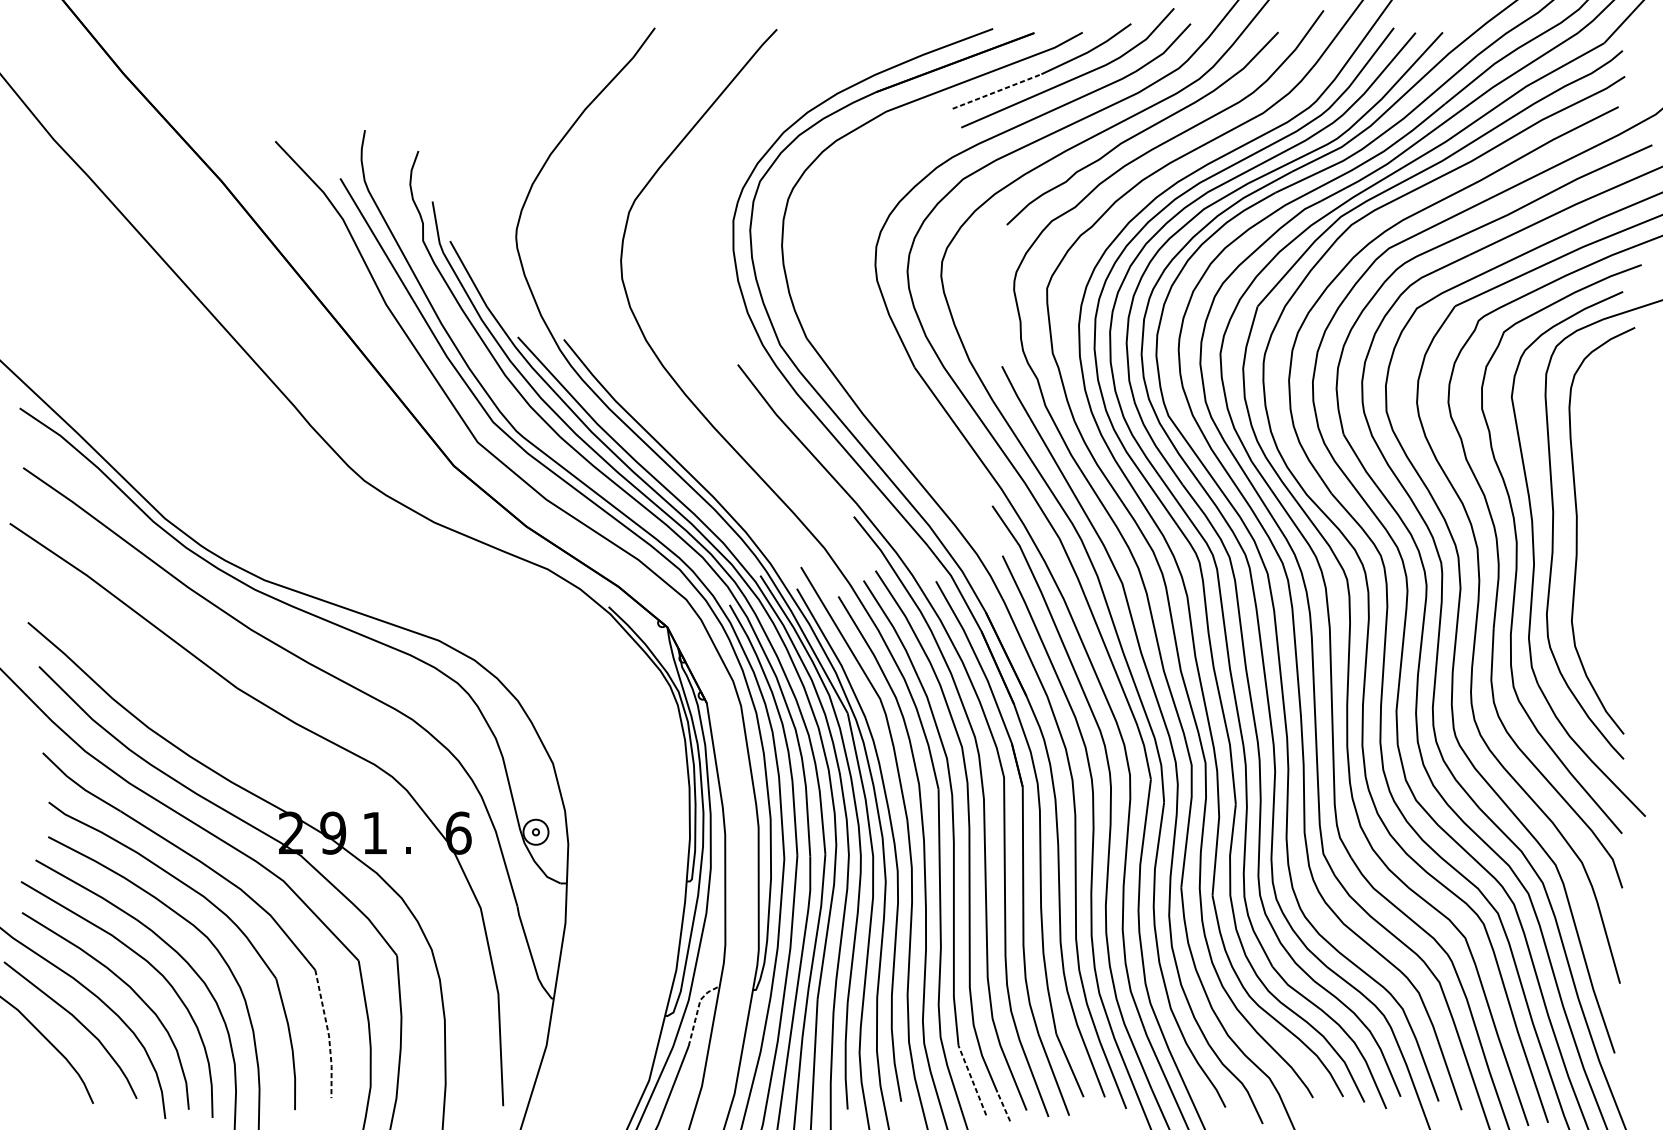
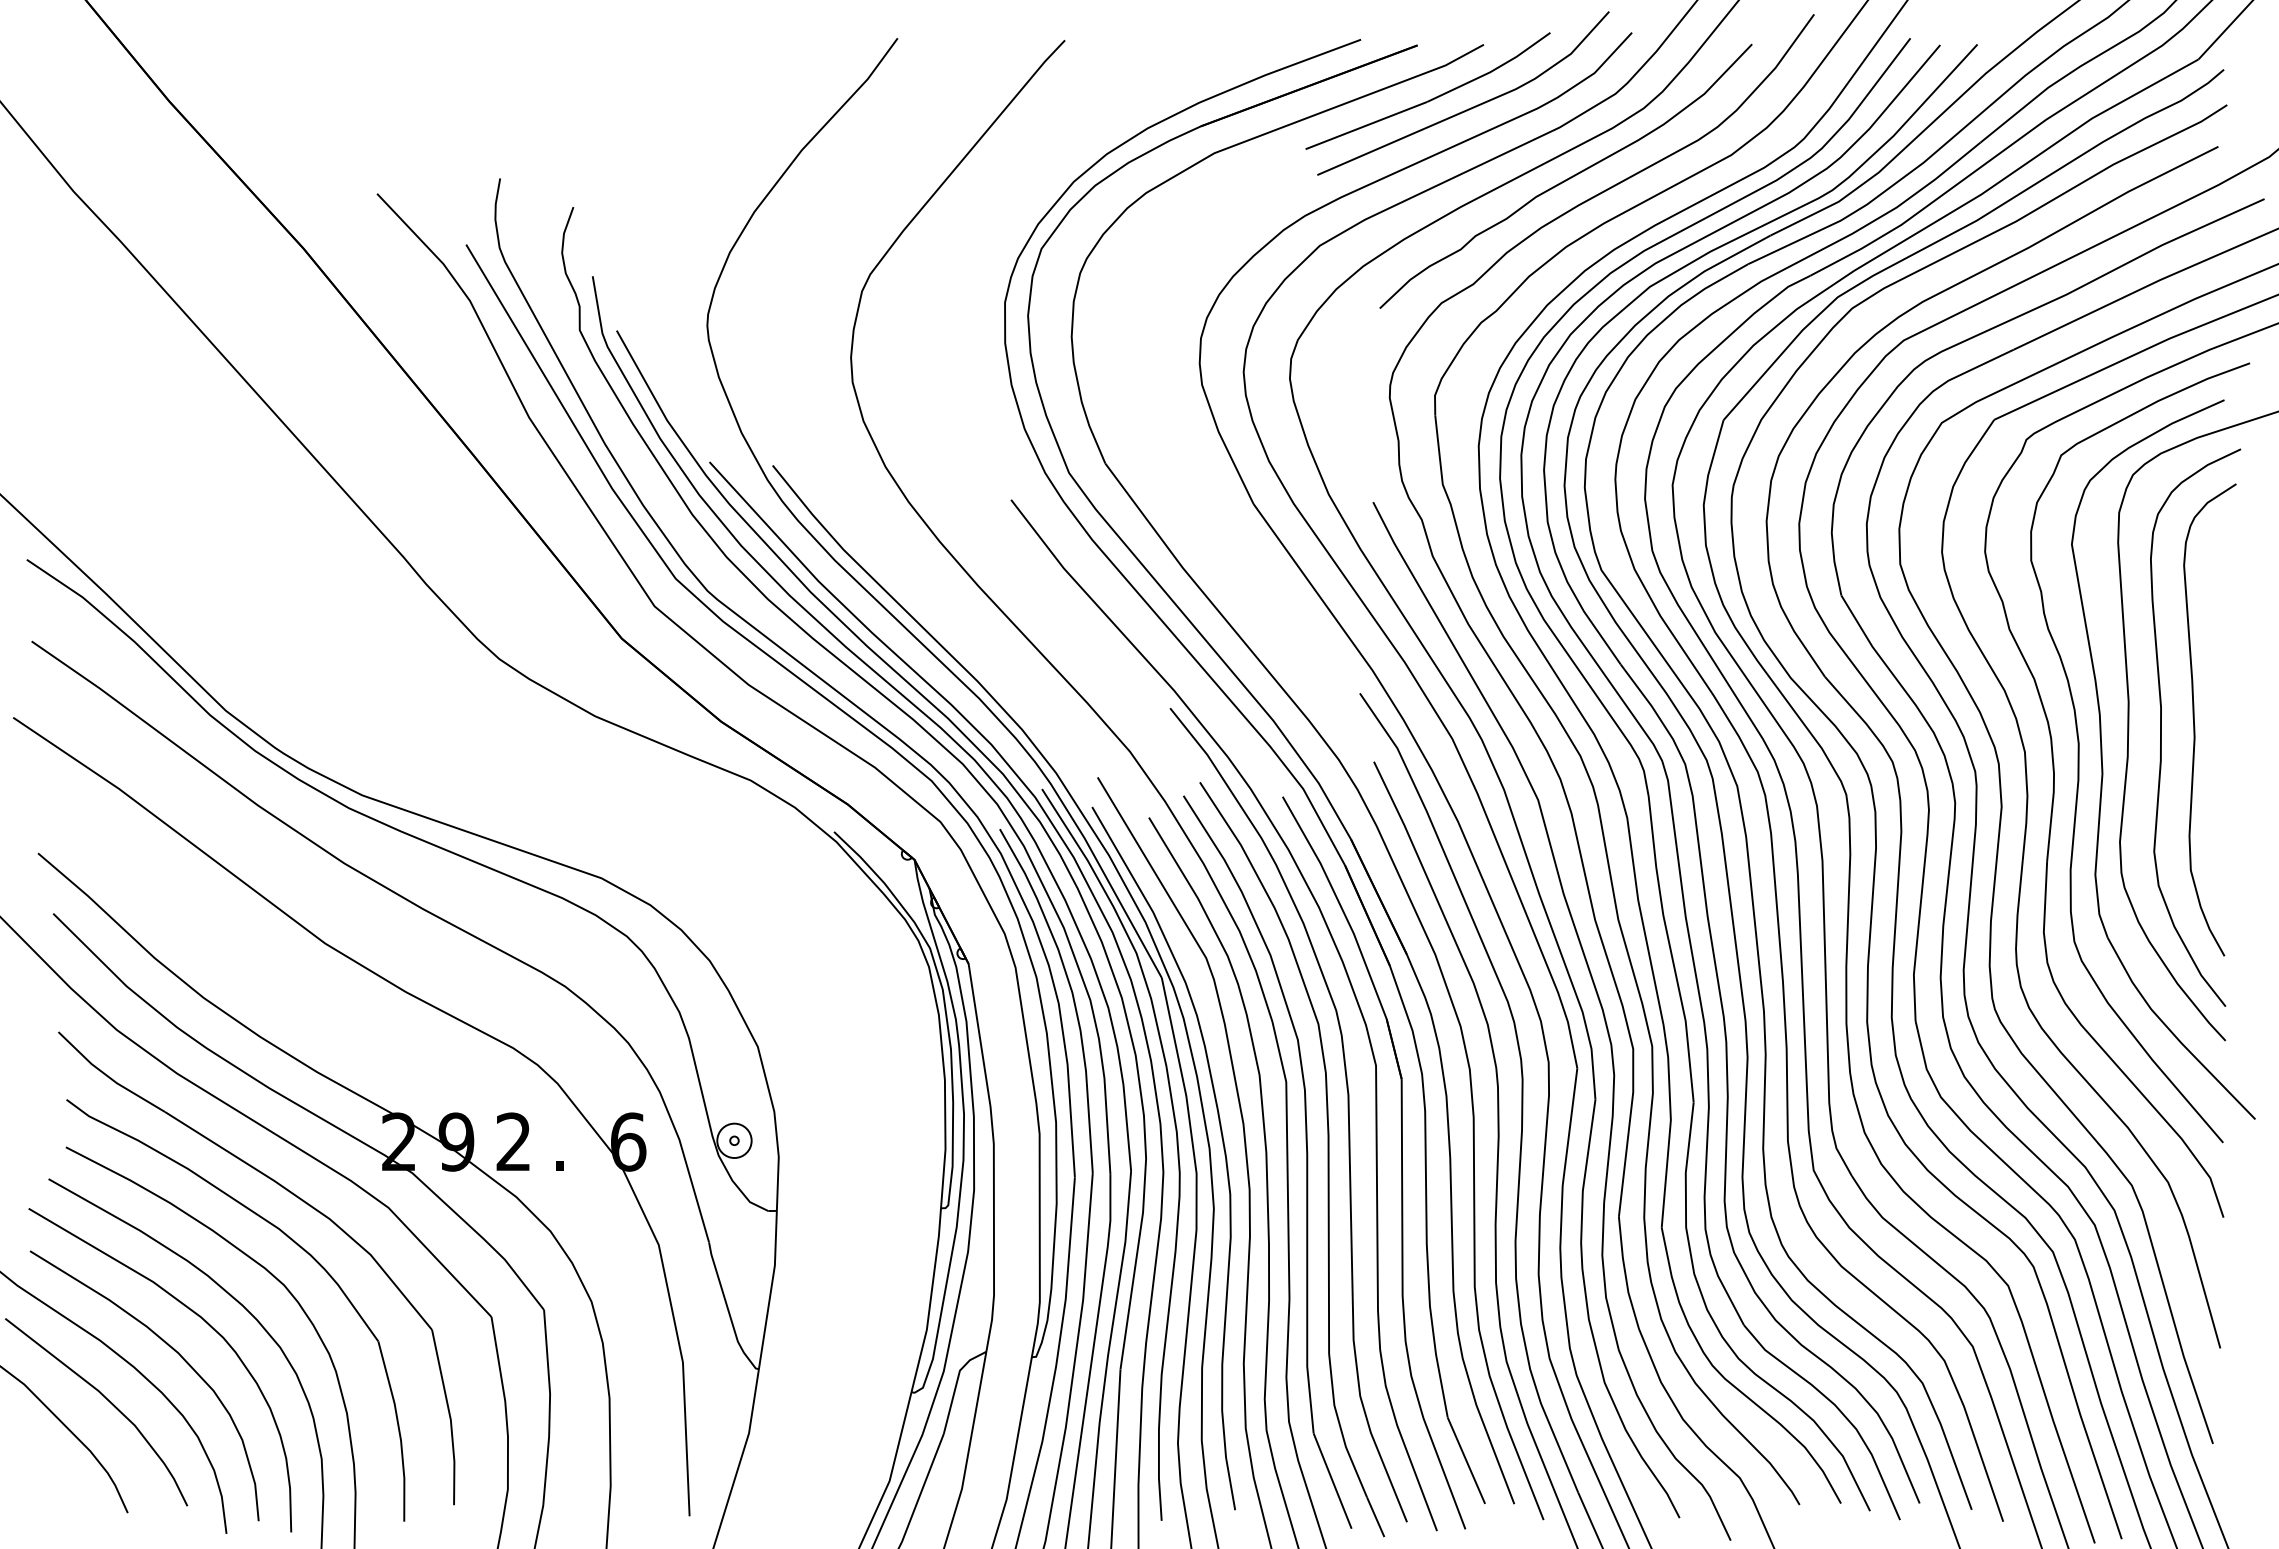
line: (997, 91) -> (1366, 125), dashed -> solid
curve: (1601, 524) -> (2194, 719), added
text: (374, 832) -> (512, 1141), 1 -> 2
line: (697, 1010) -> (956, 1385), dashed -> solid
line: (328, 1034) -> (450, 1418), dashed -> solid
line: (972, 1080) -> (1332, 1480), dashed -> solid
line: (1003, 1107) -> (1375, 1517), dashed -> solid

